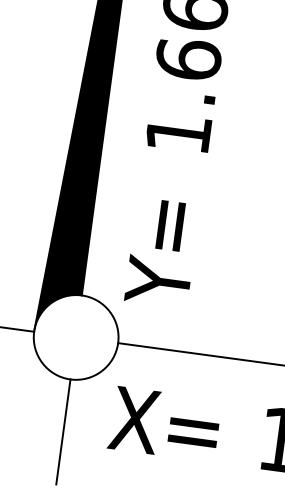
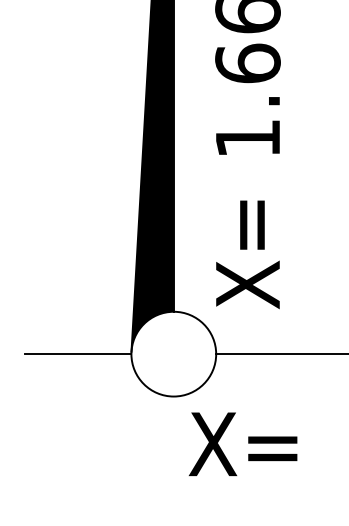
text: (162, 249) -> (247, 255), Y= -> X=
text: (164, 423) -> (242, 443), moved
line: (63, 431) -> (173, 449), removed

